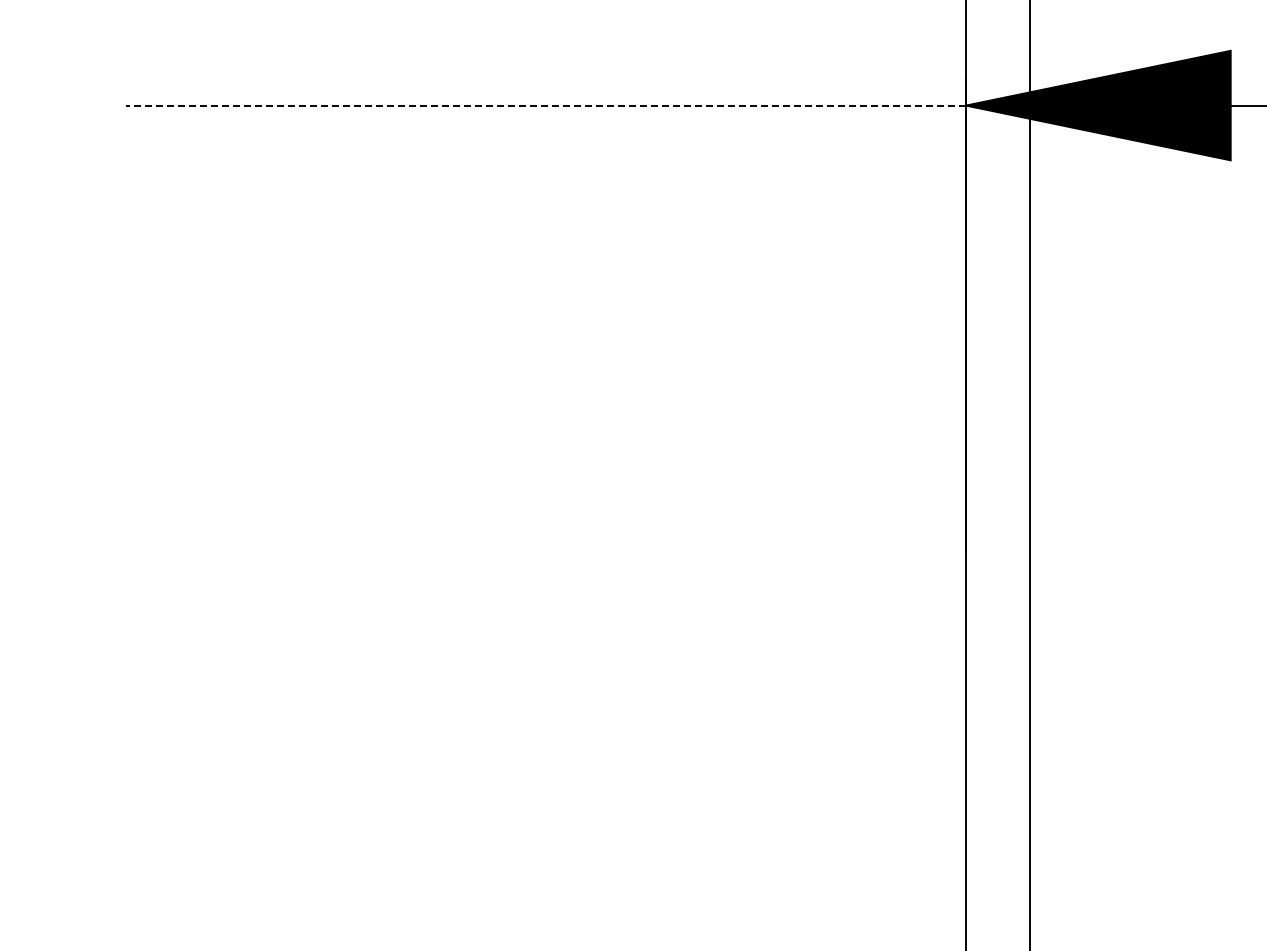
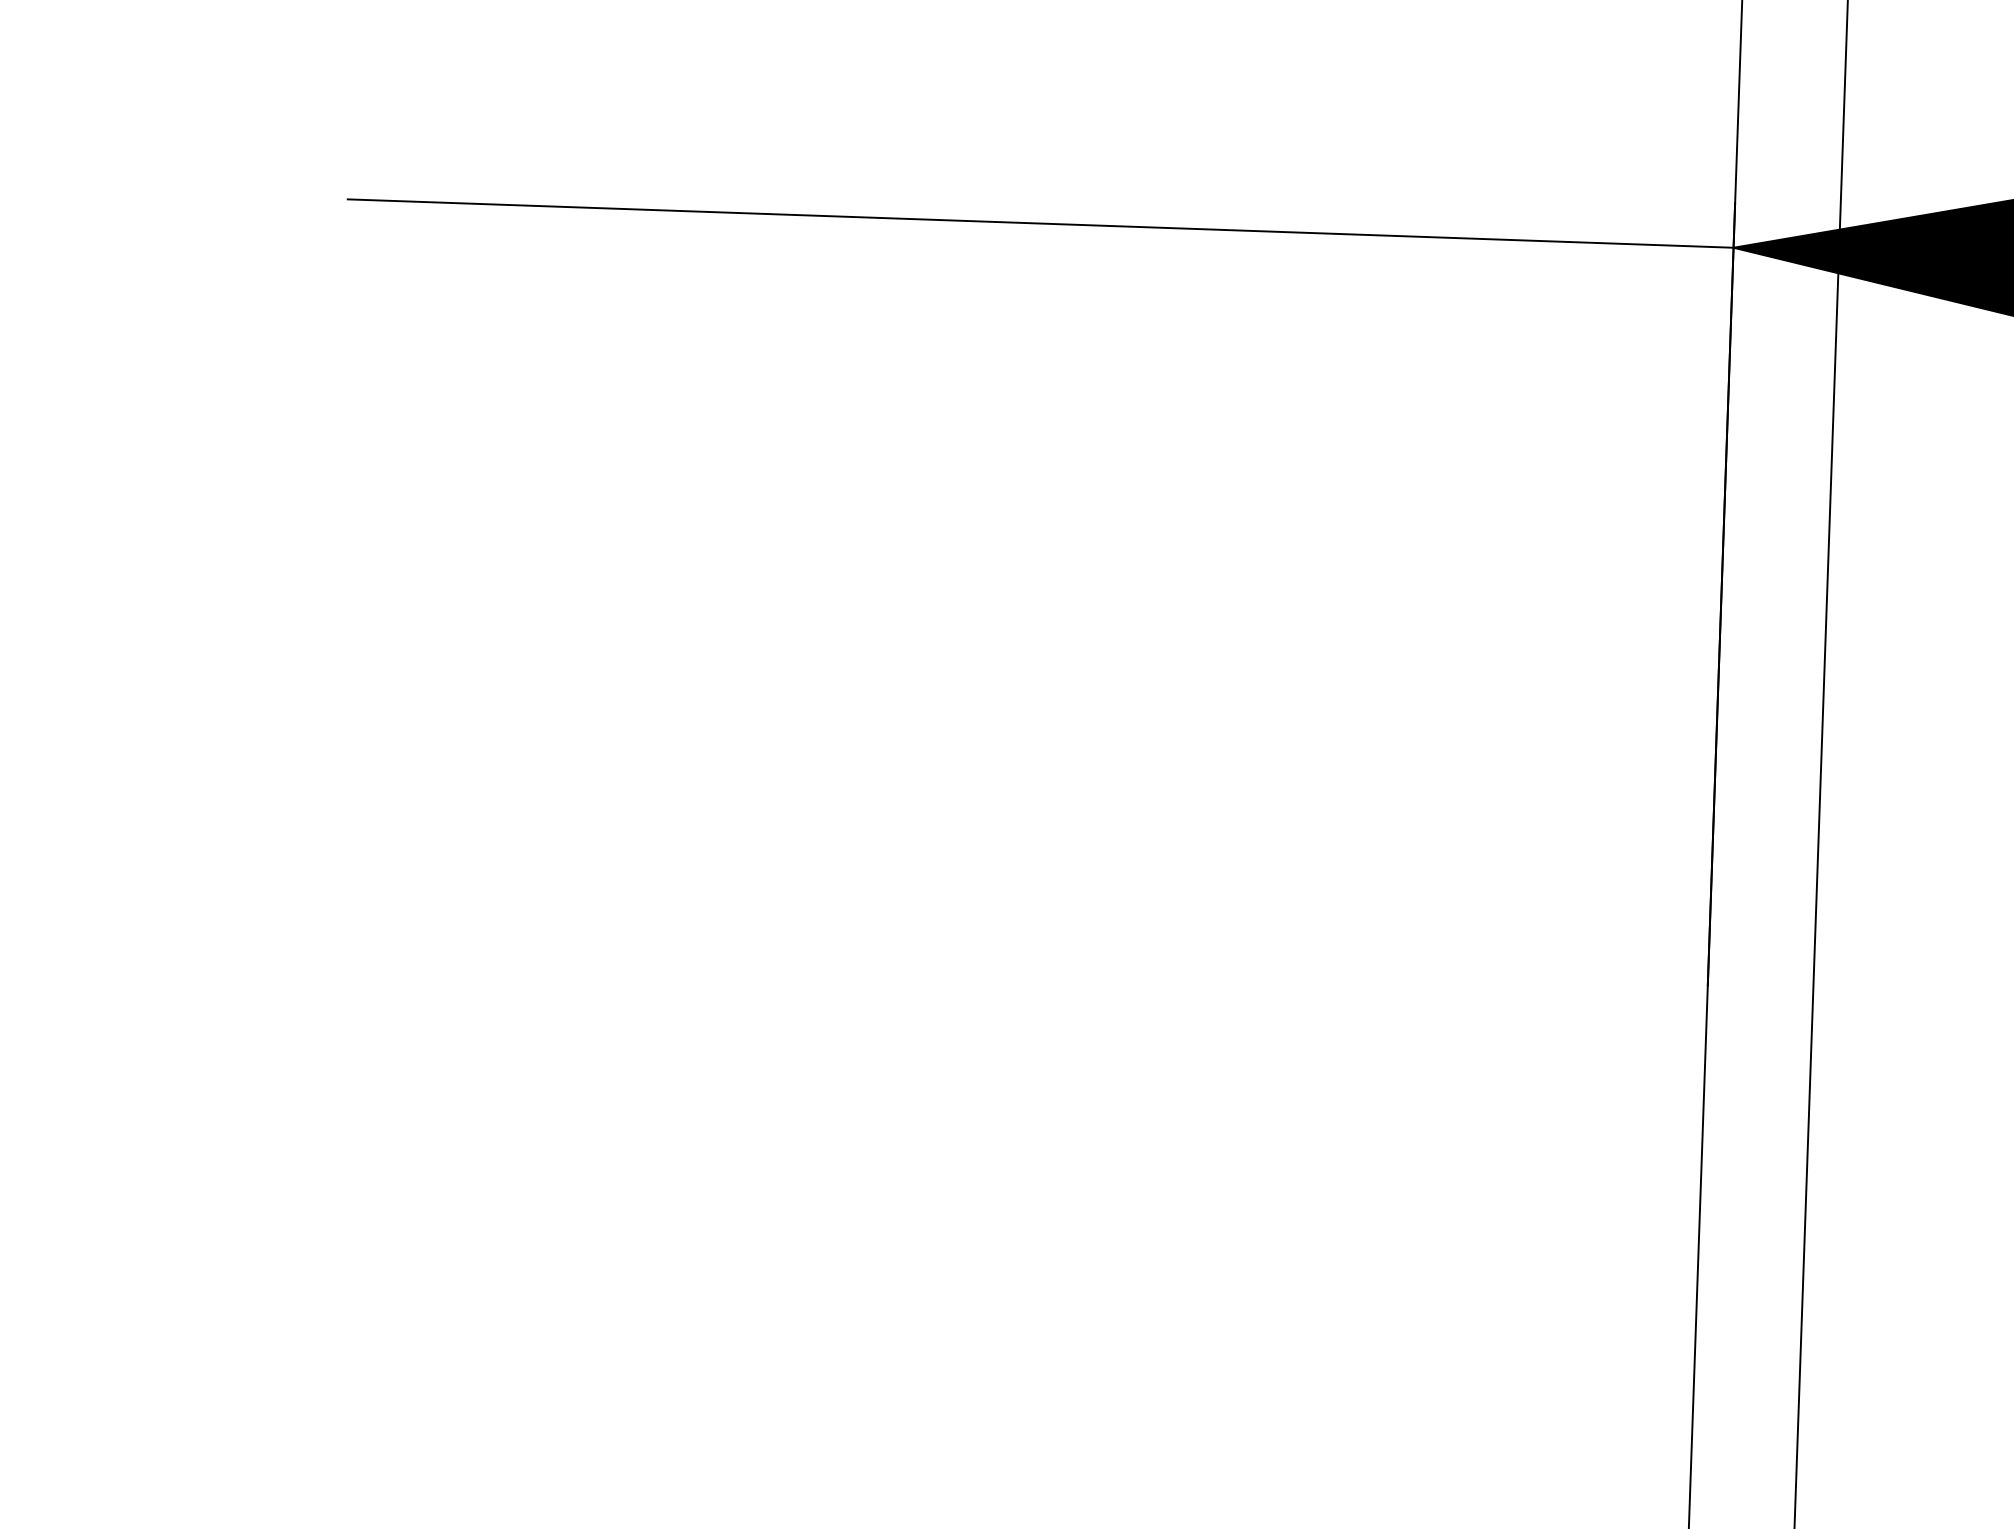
line: (546, 105) -> (1040, 223), dashed -> solid

